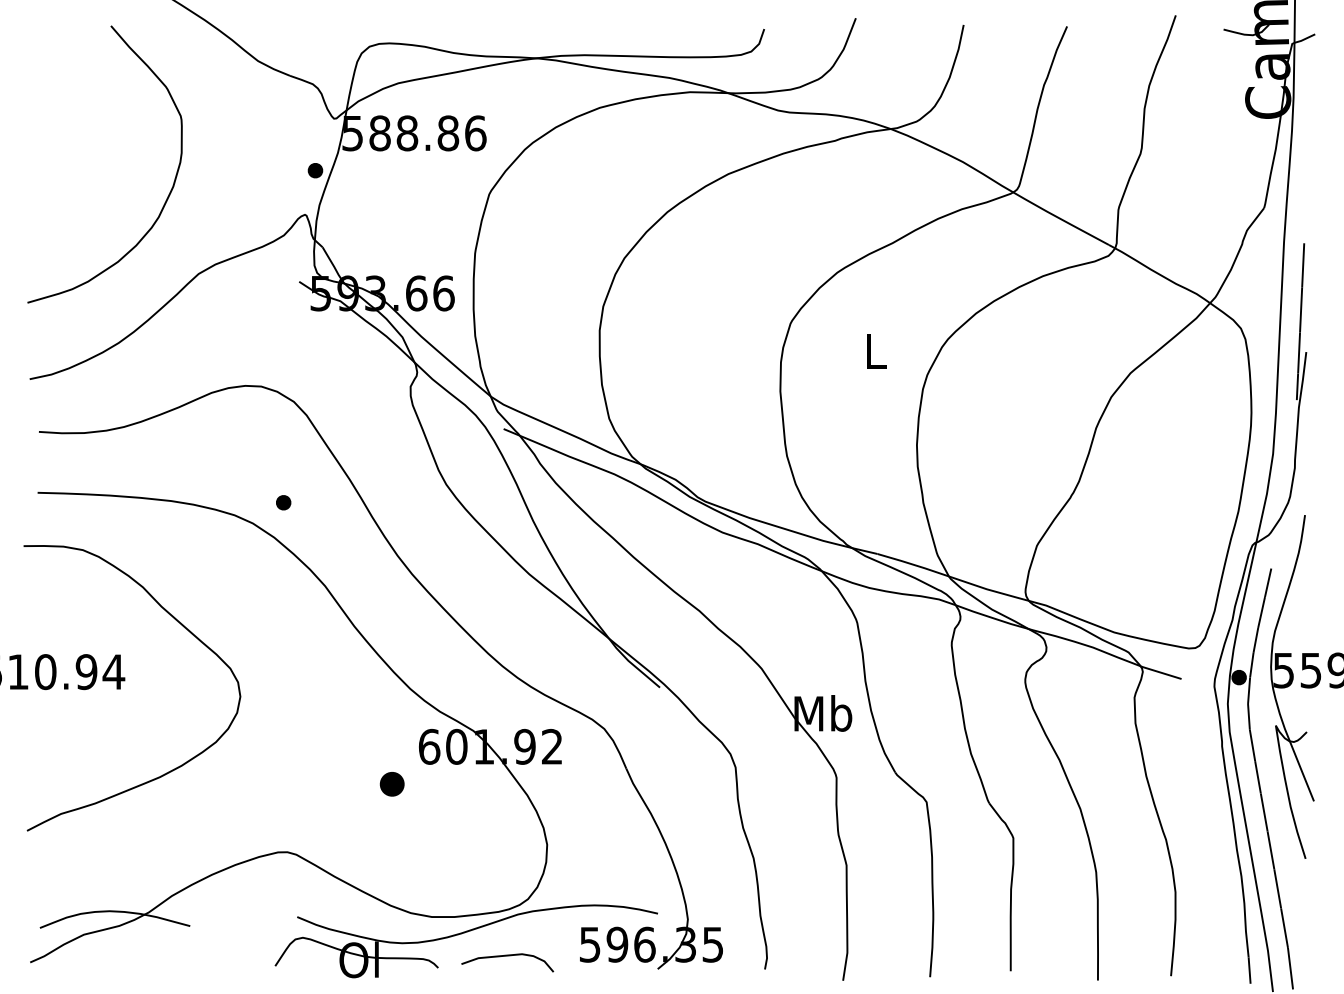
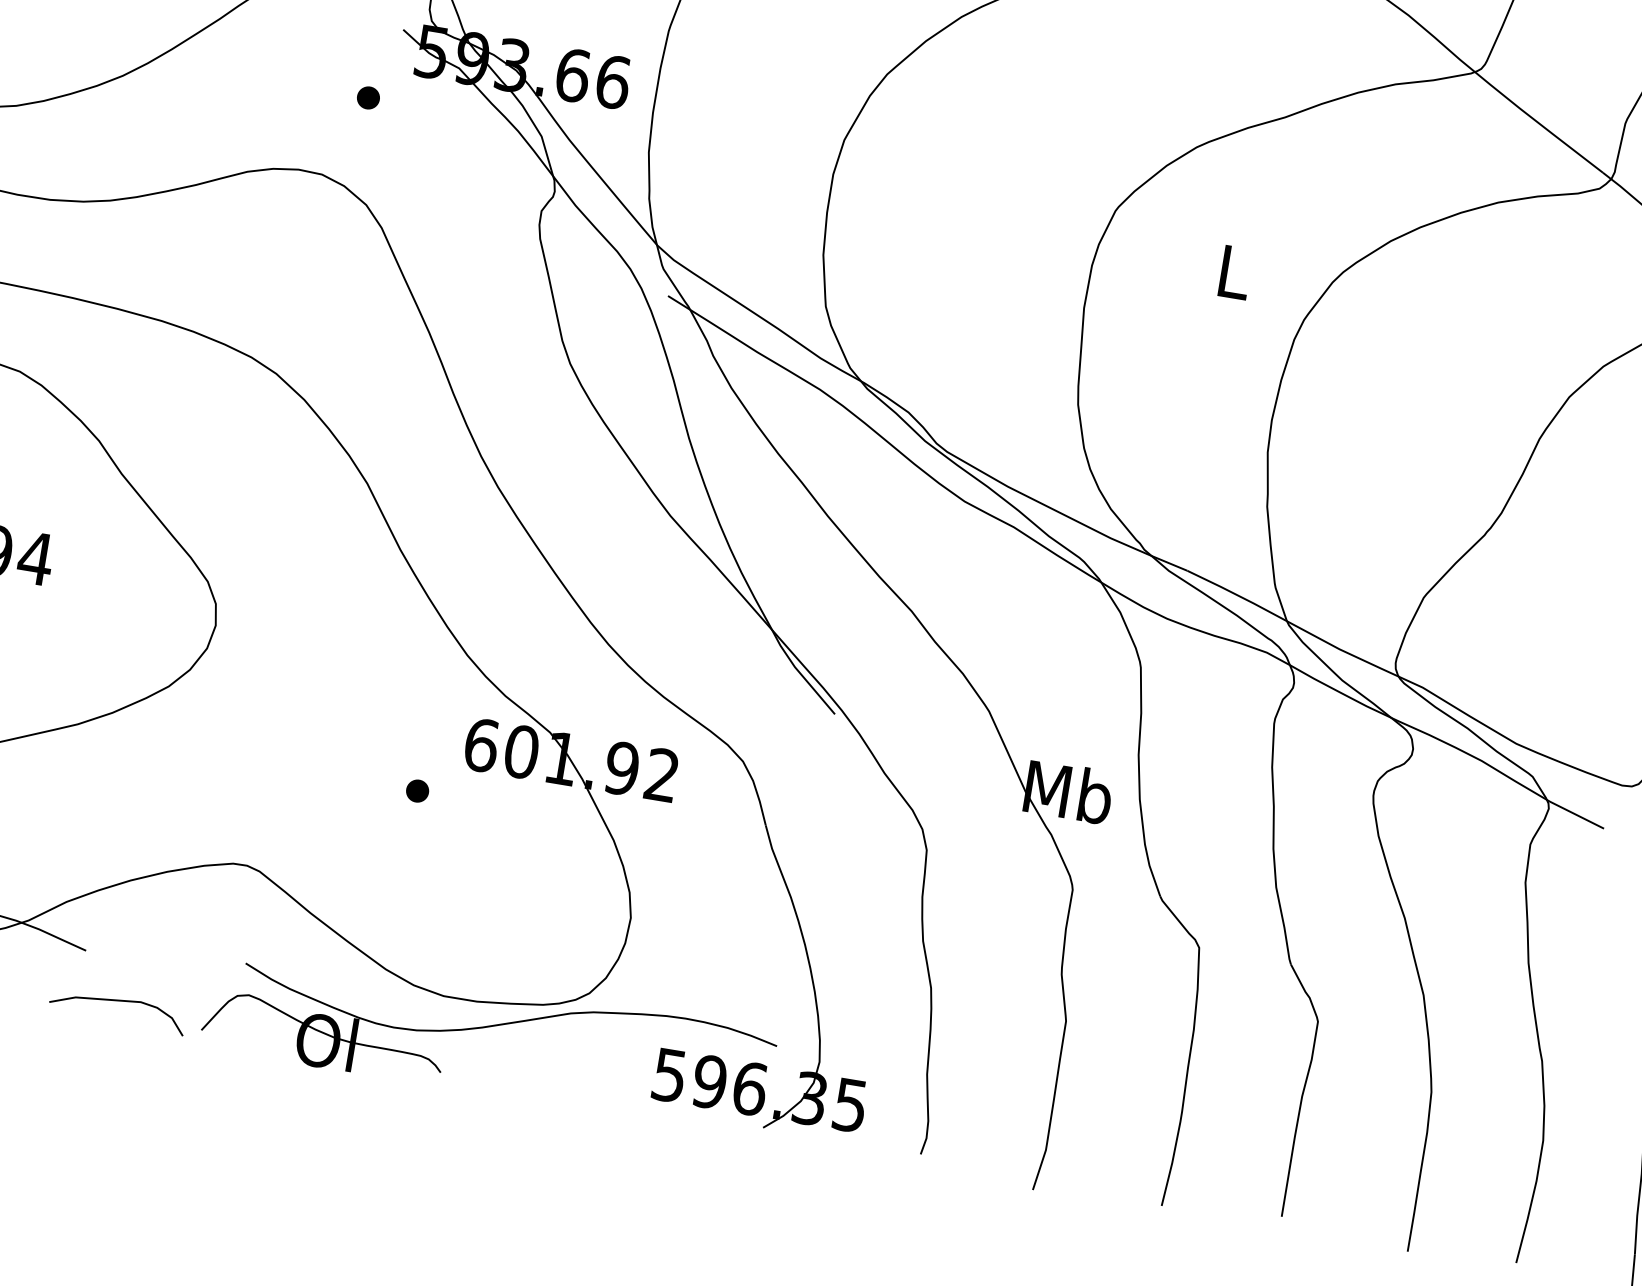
part: (283, 502) -> (368, 97), moved
part: (391, 783) -> (416, 789), size x0.62
curve: (507, 956) -> (118, 1001), moved

